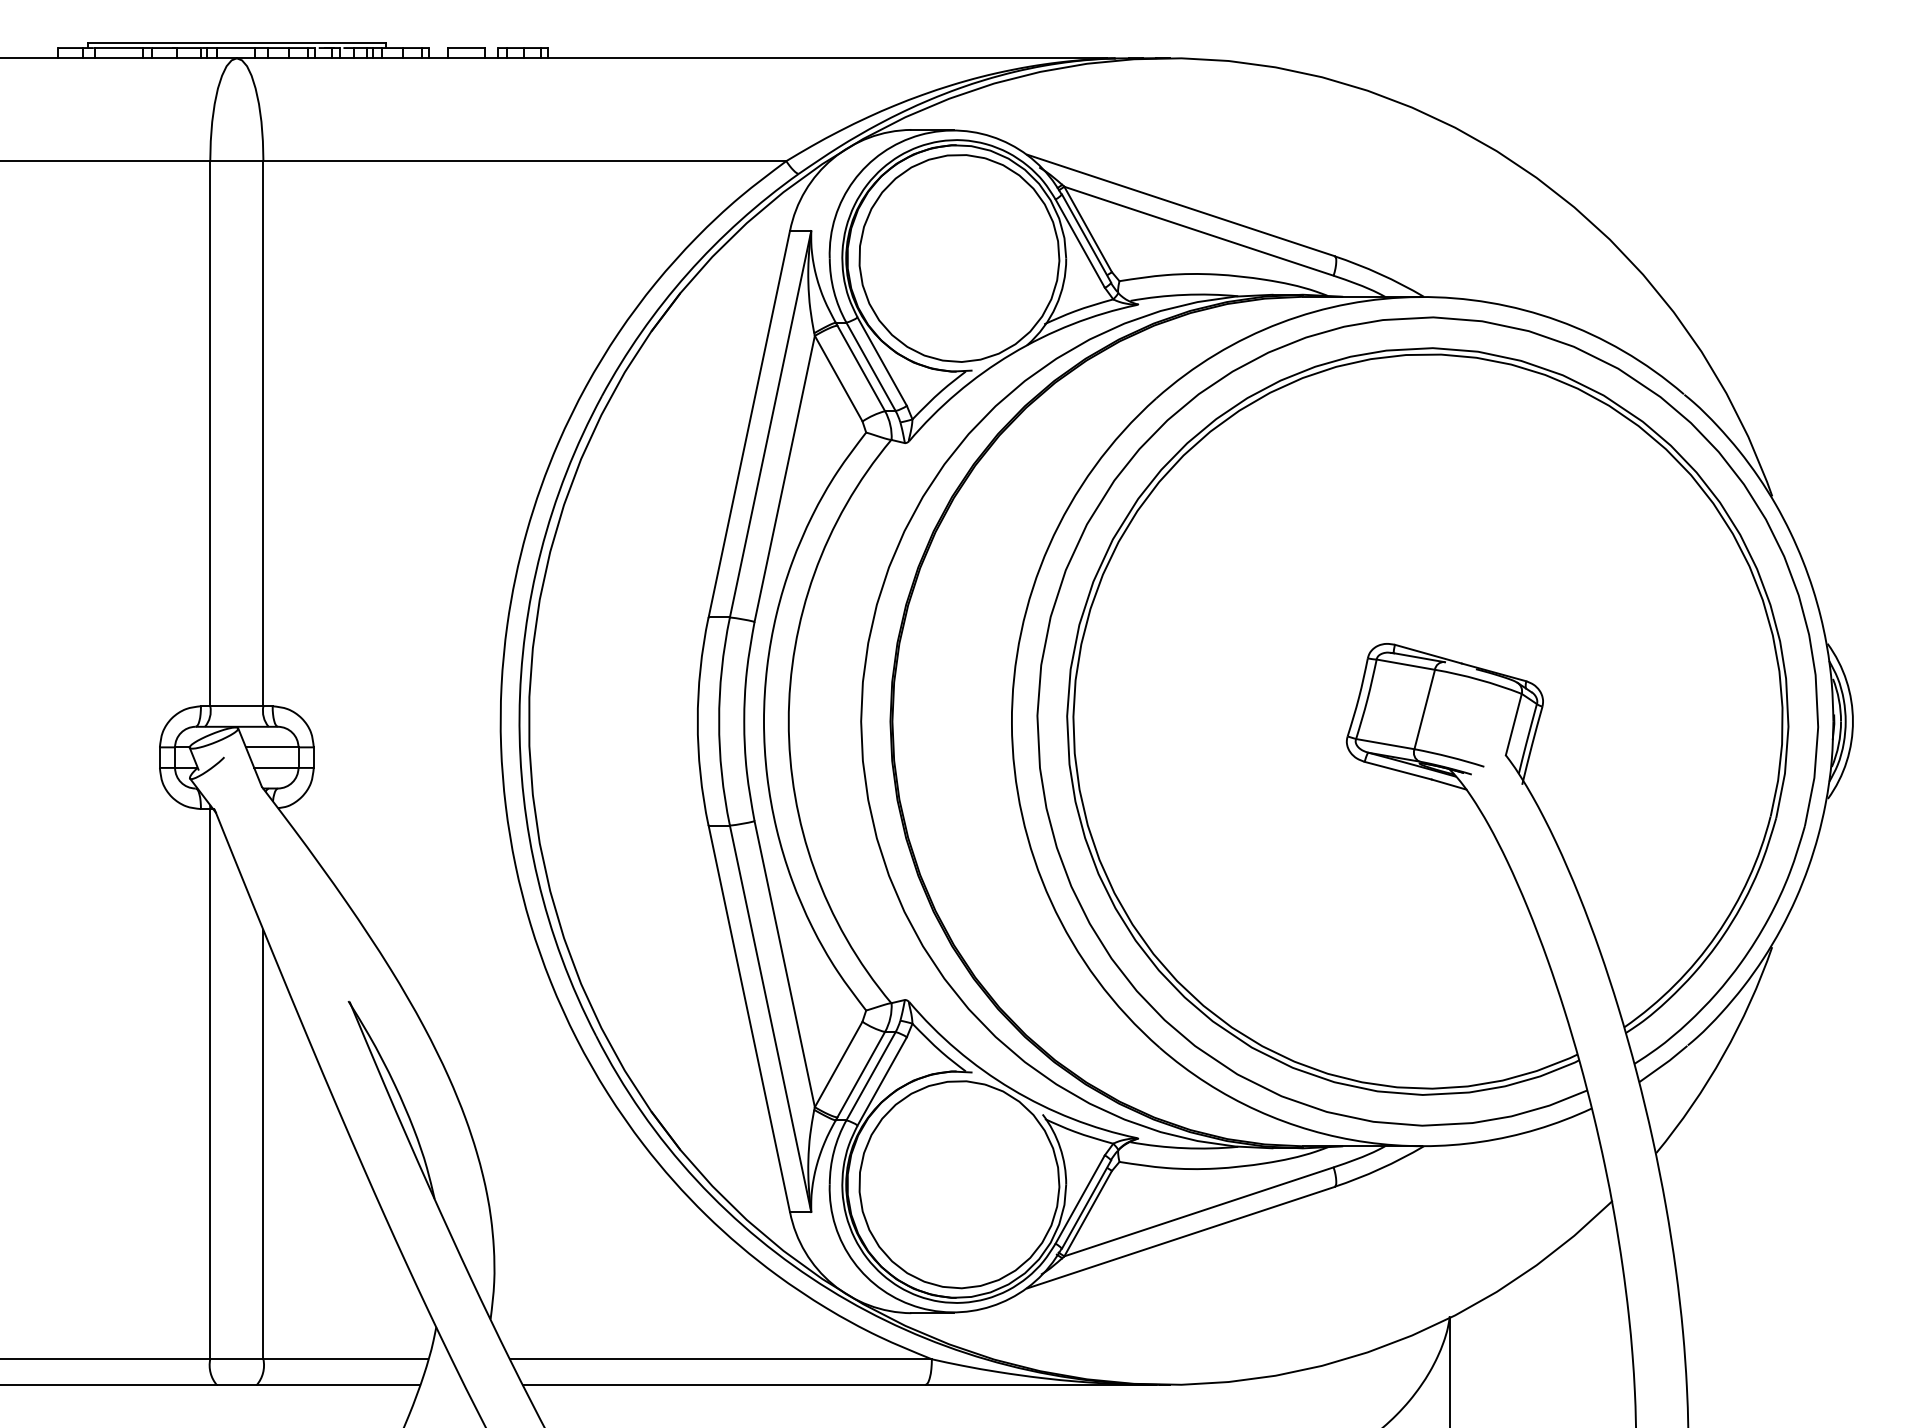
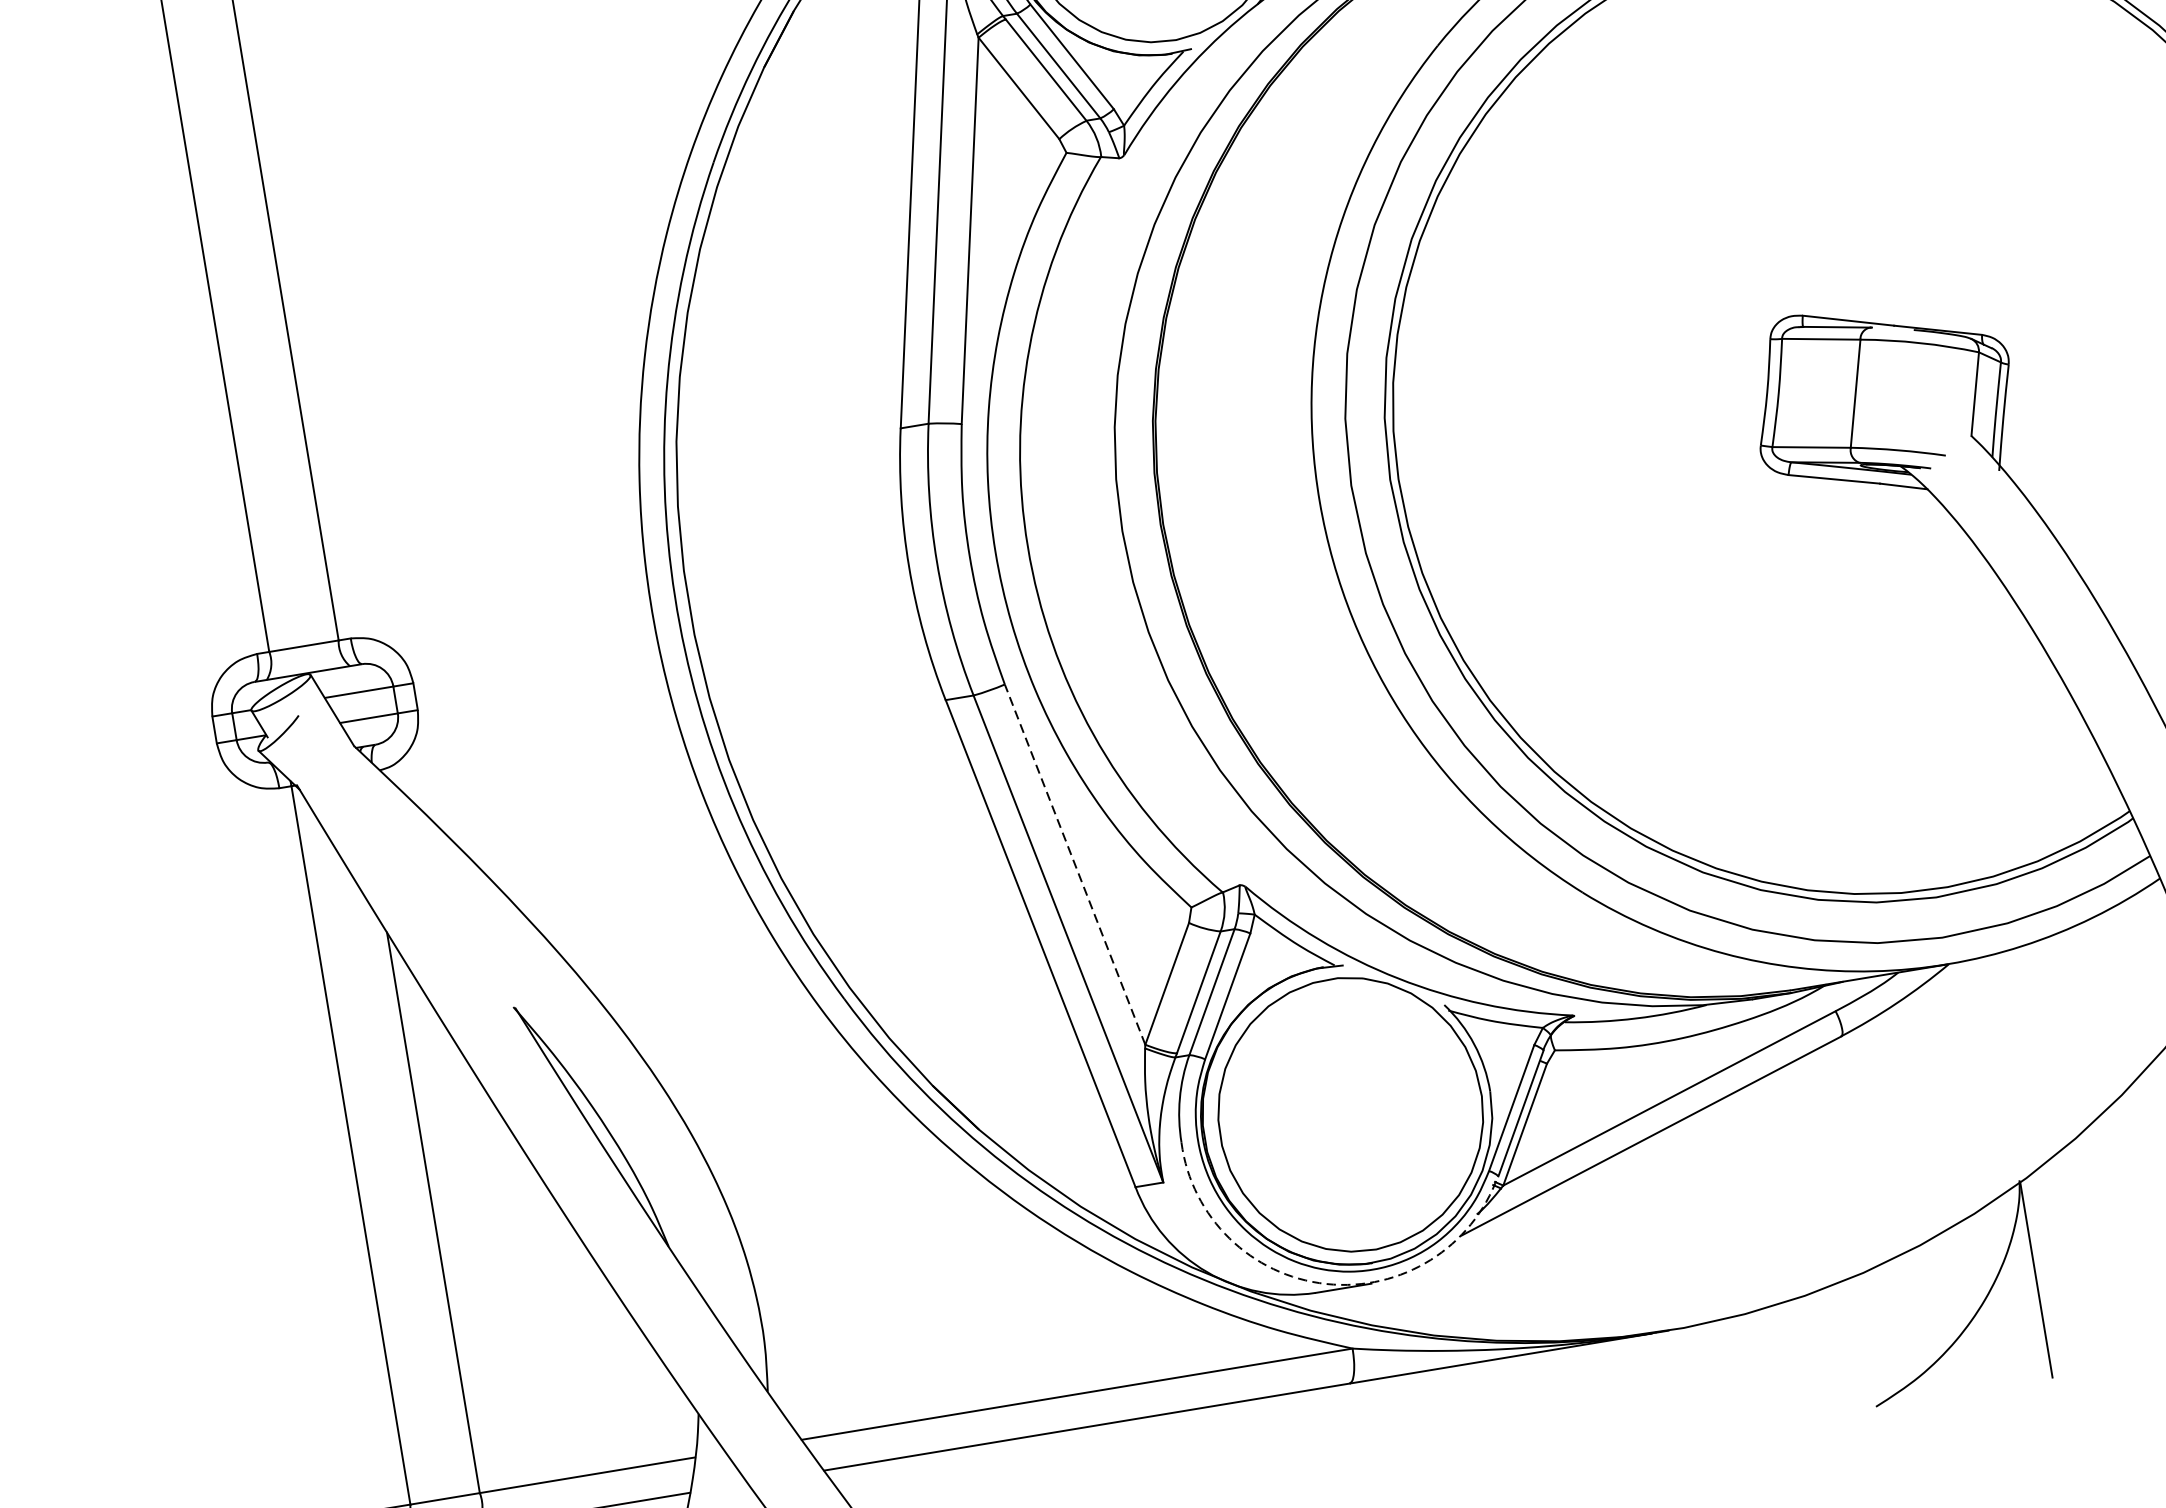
line: (784, 963) -> (1074, 863), solid -> dashed
arc: (920, 1307) -> (1326, 1283), solid -> dashed

